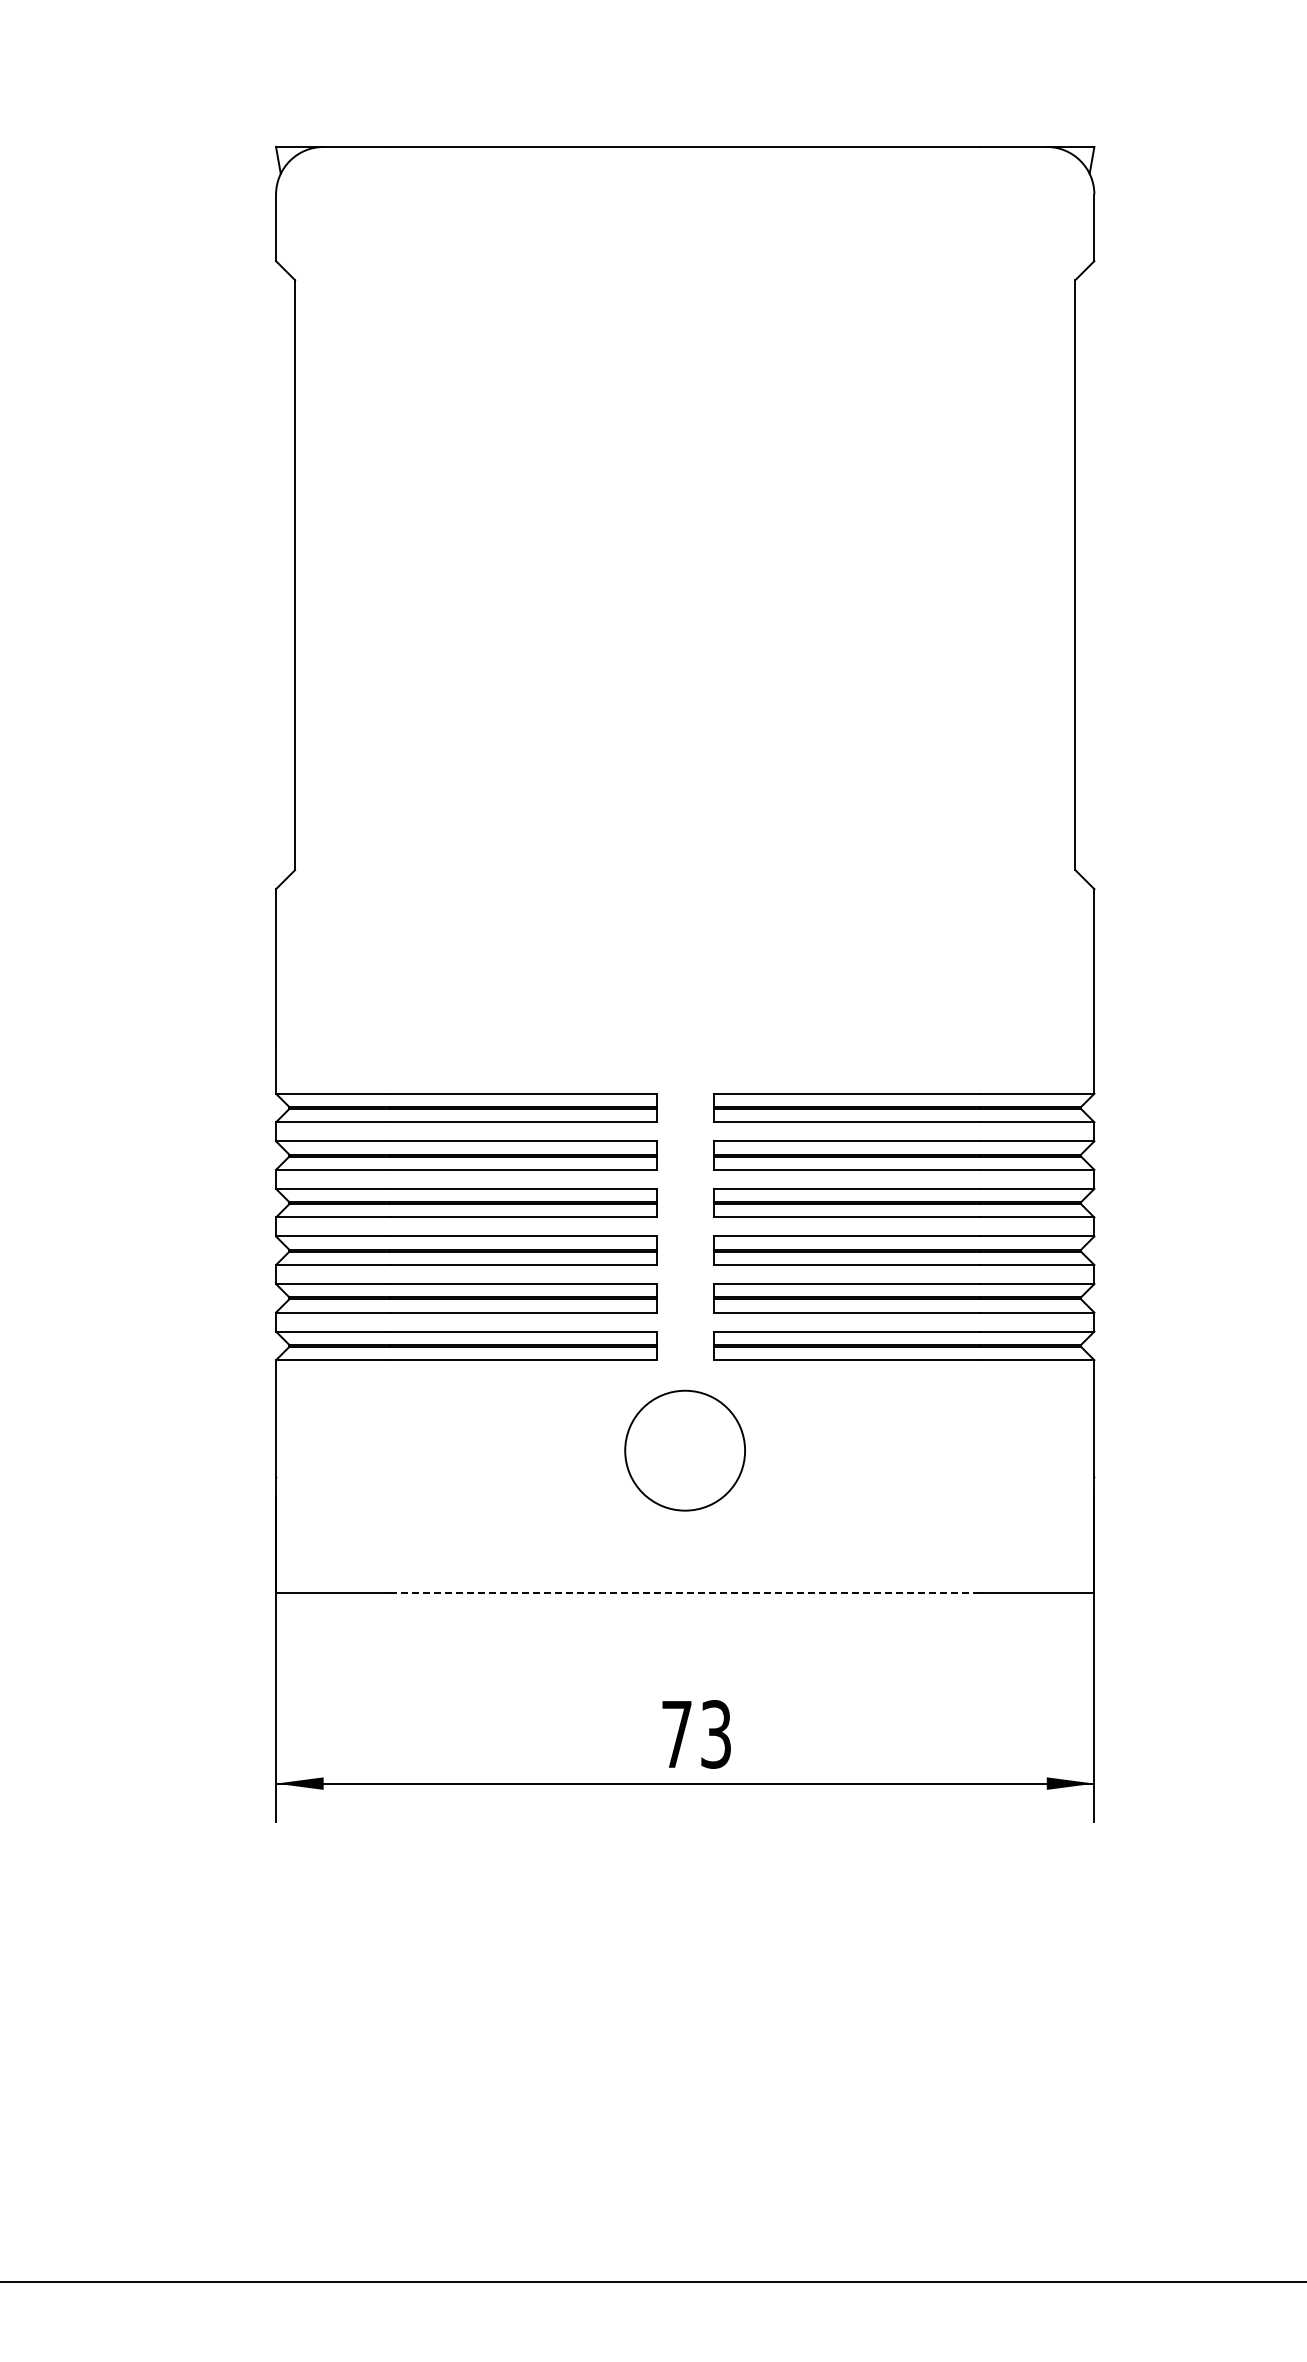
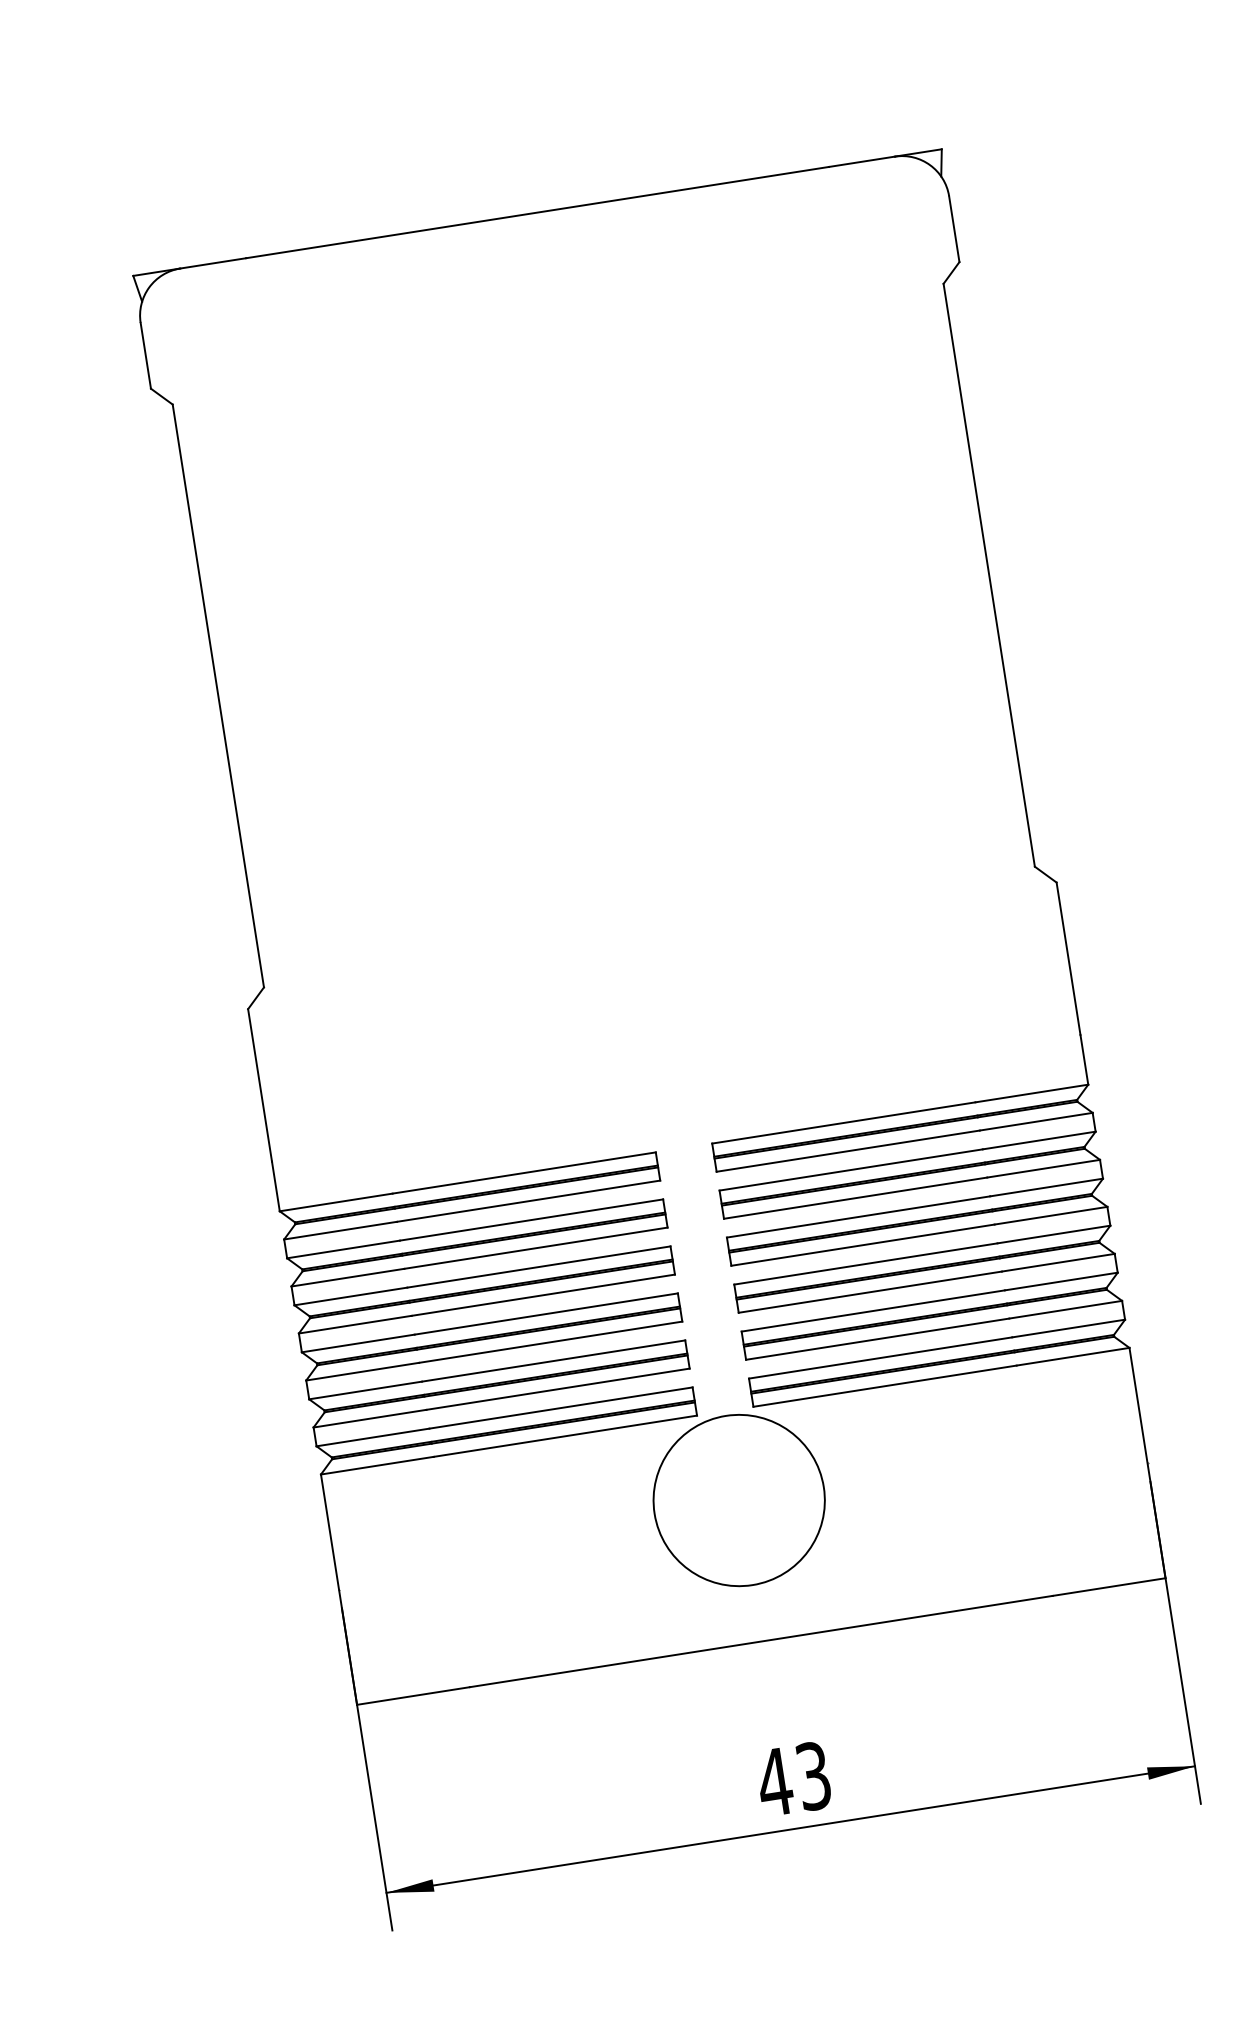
circle: (684, 1450) -> (738, 1500), size x1.43
line: (685, 1593) -> (761, 1641), dashed -> solid
text: (676, 1734) -> (774, 1782), 73 -> 43

